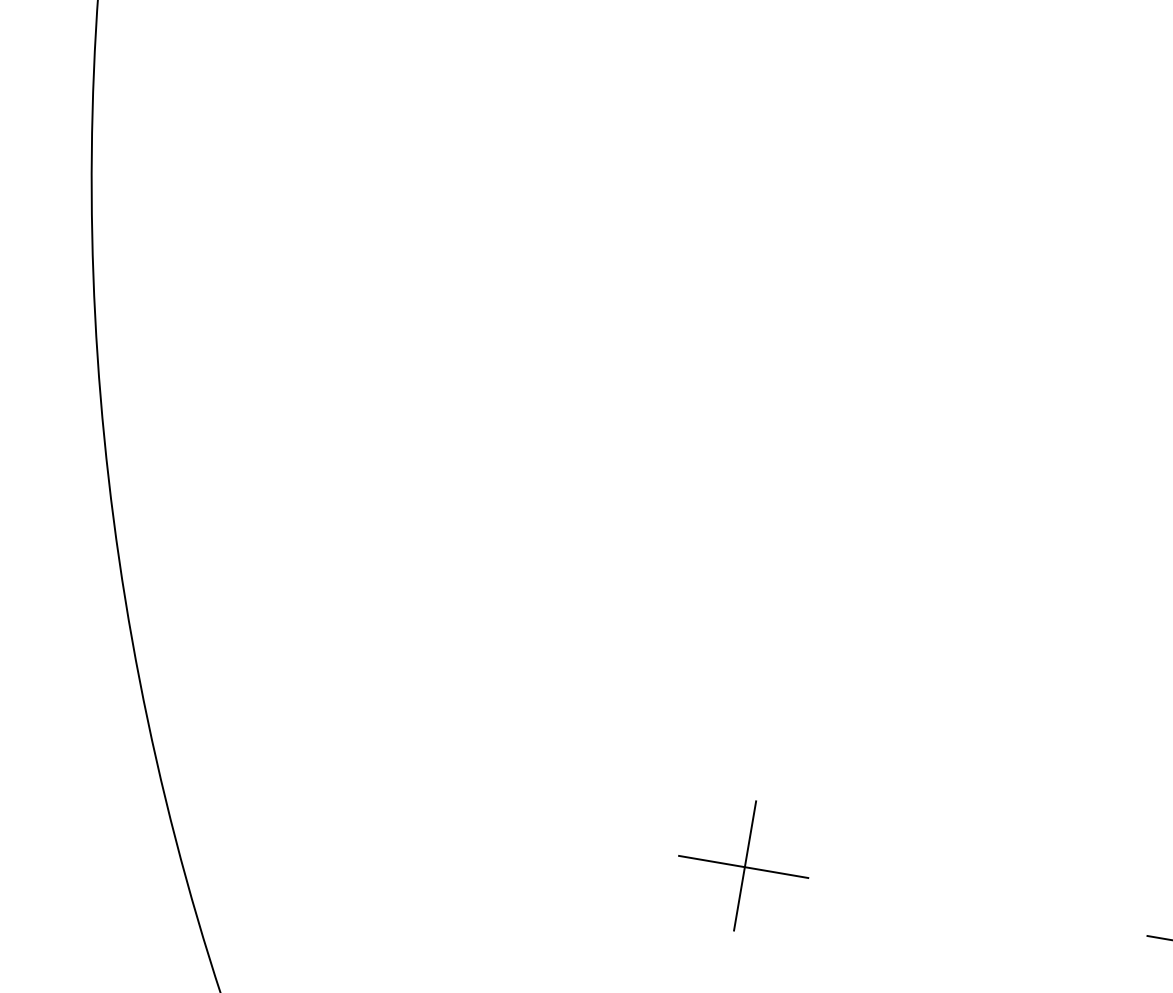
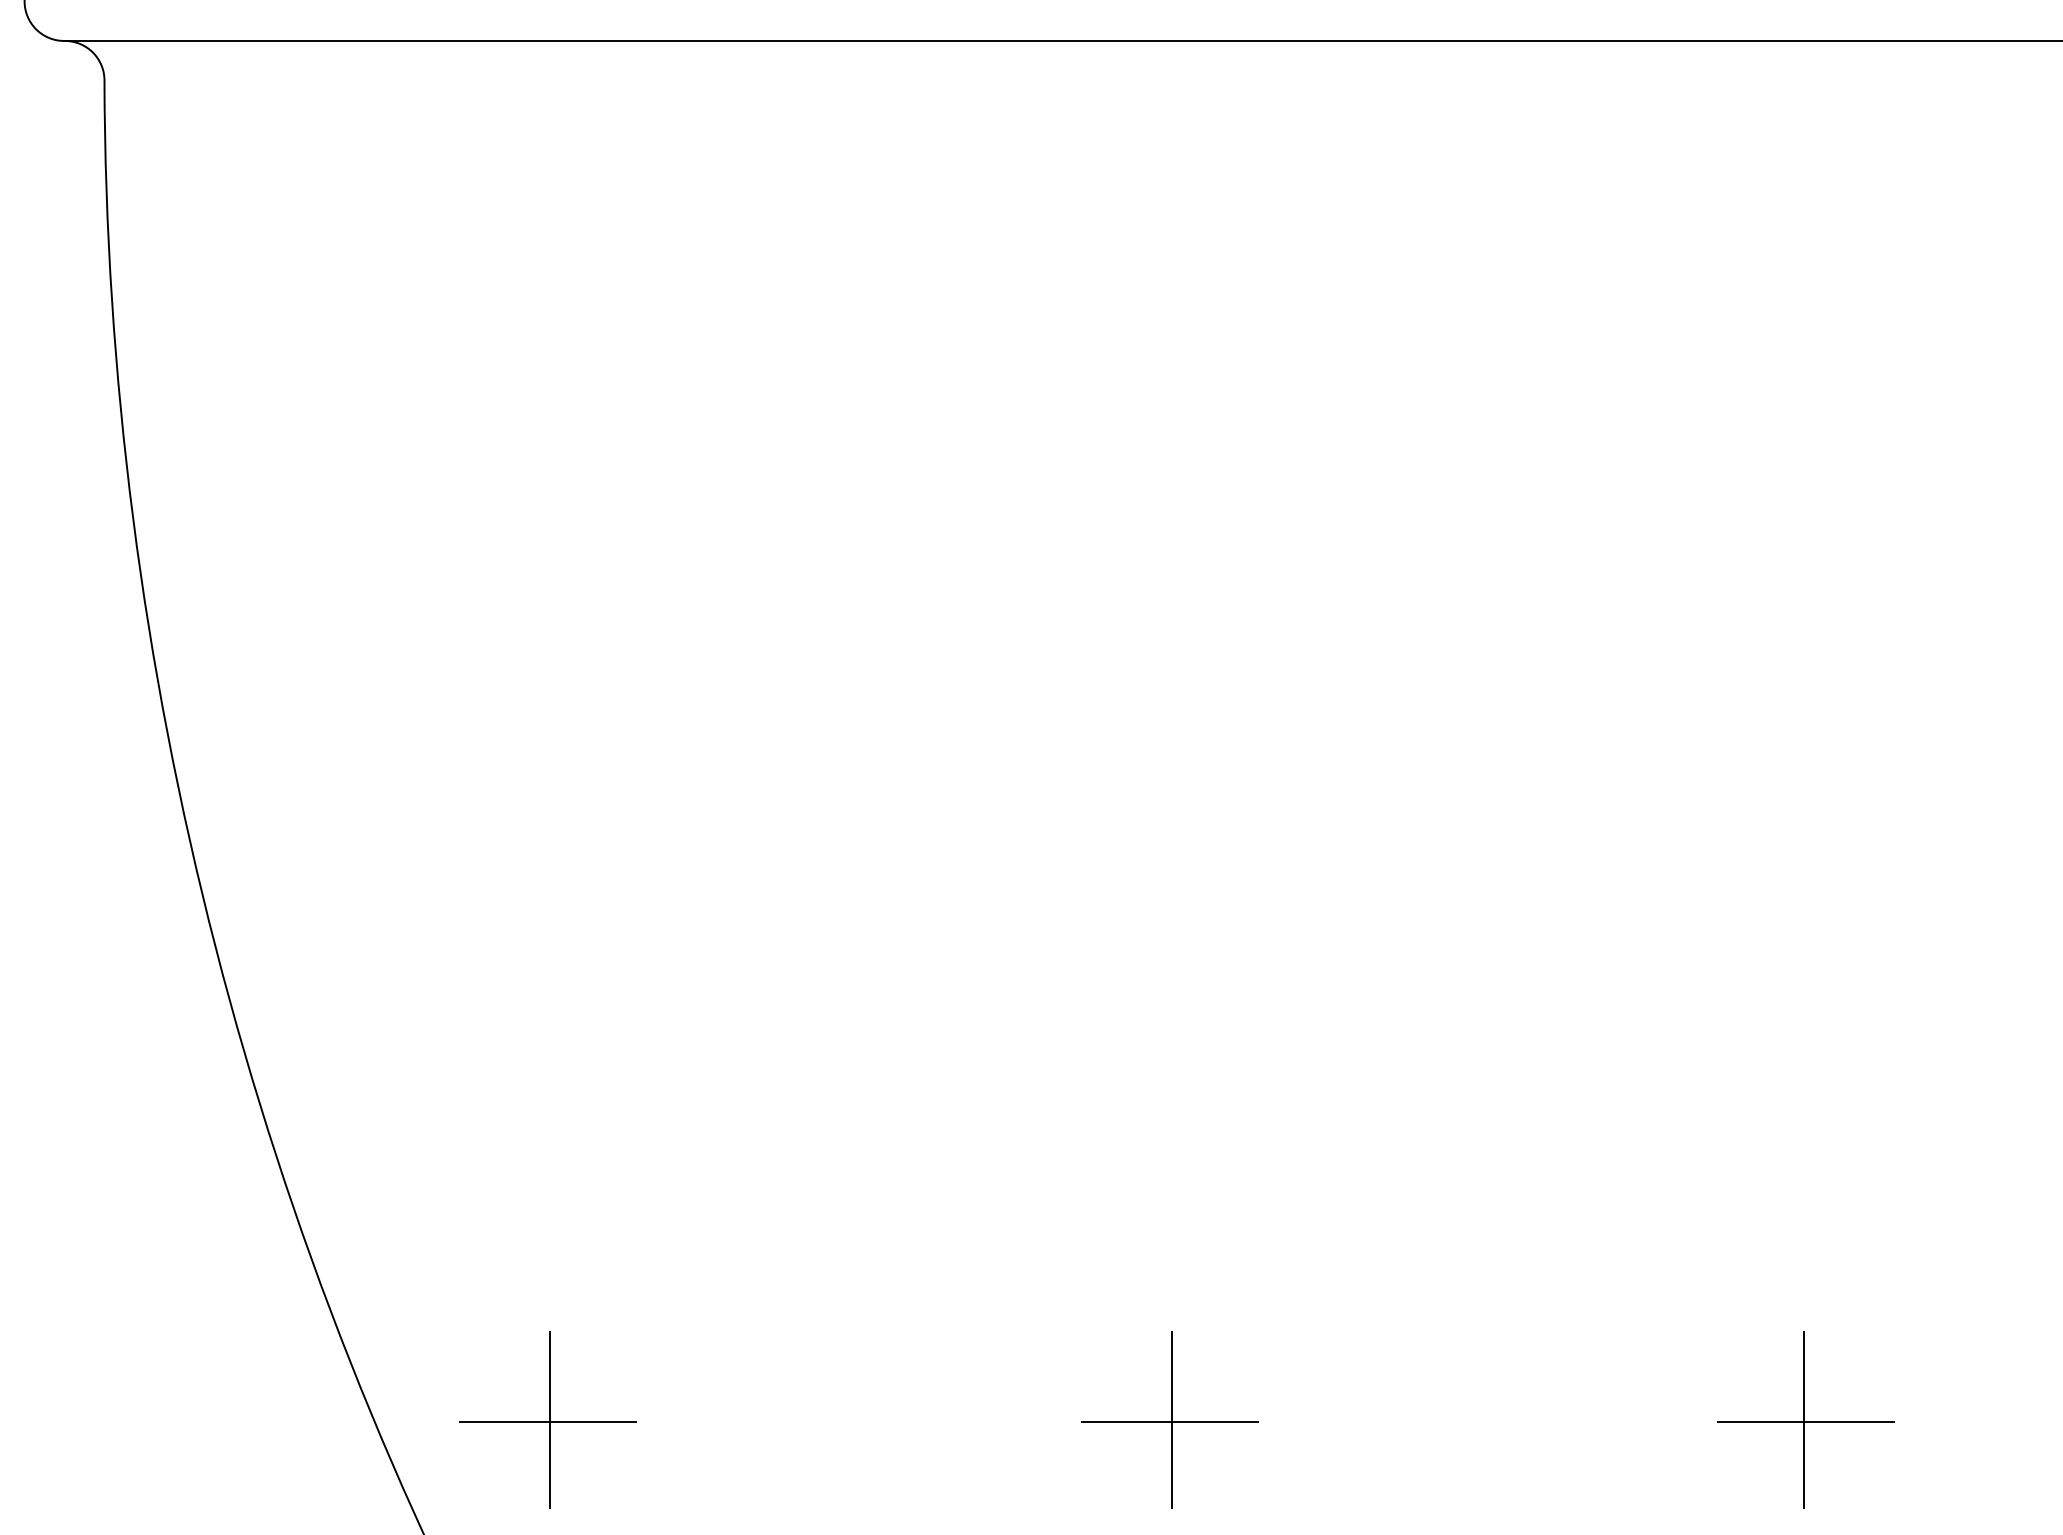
part: (285, 787) -> (547, 1419), added

